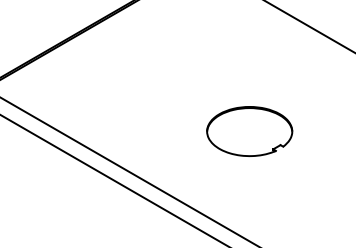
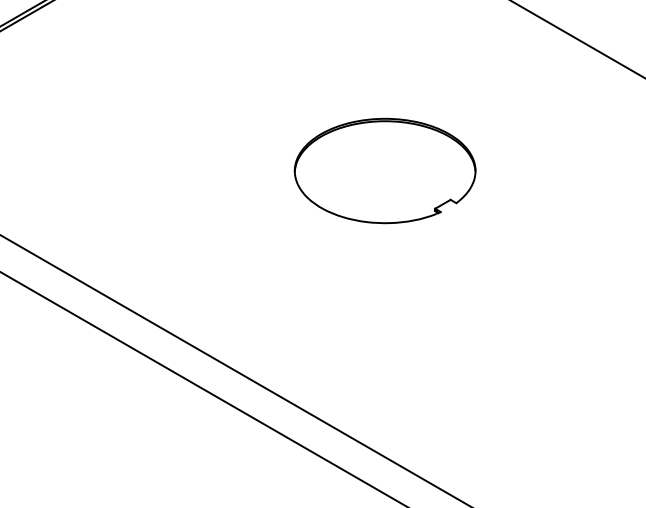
part: (249, 131) -> (384, 170), moved

